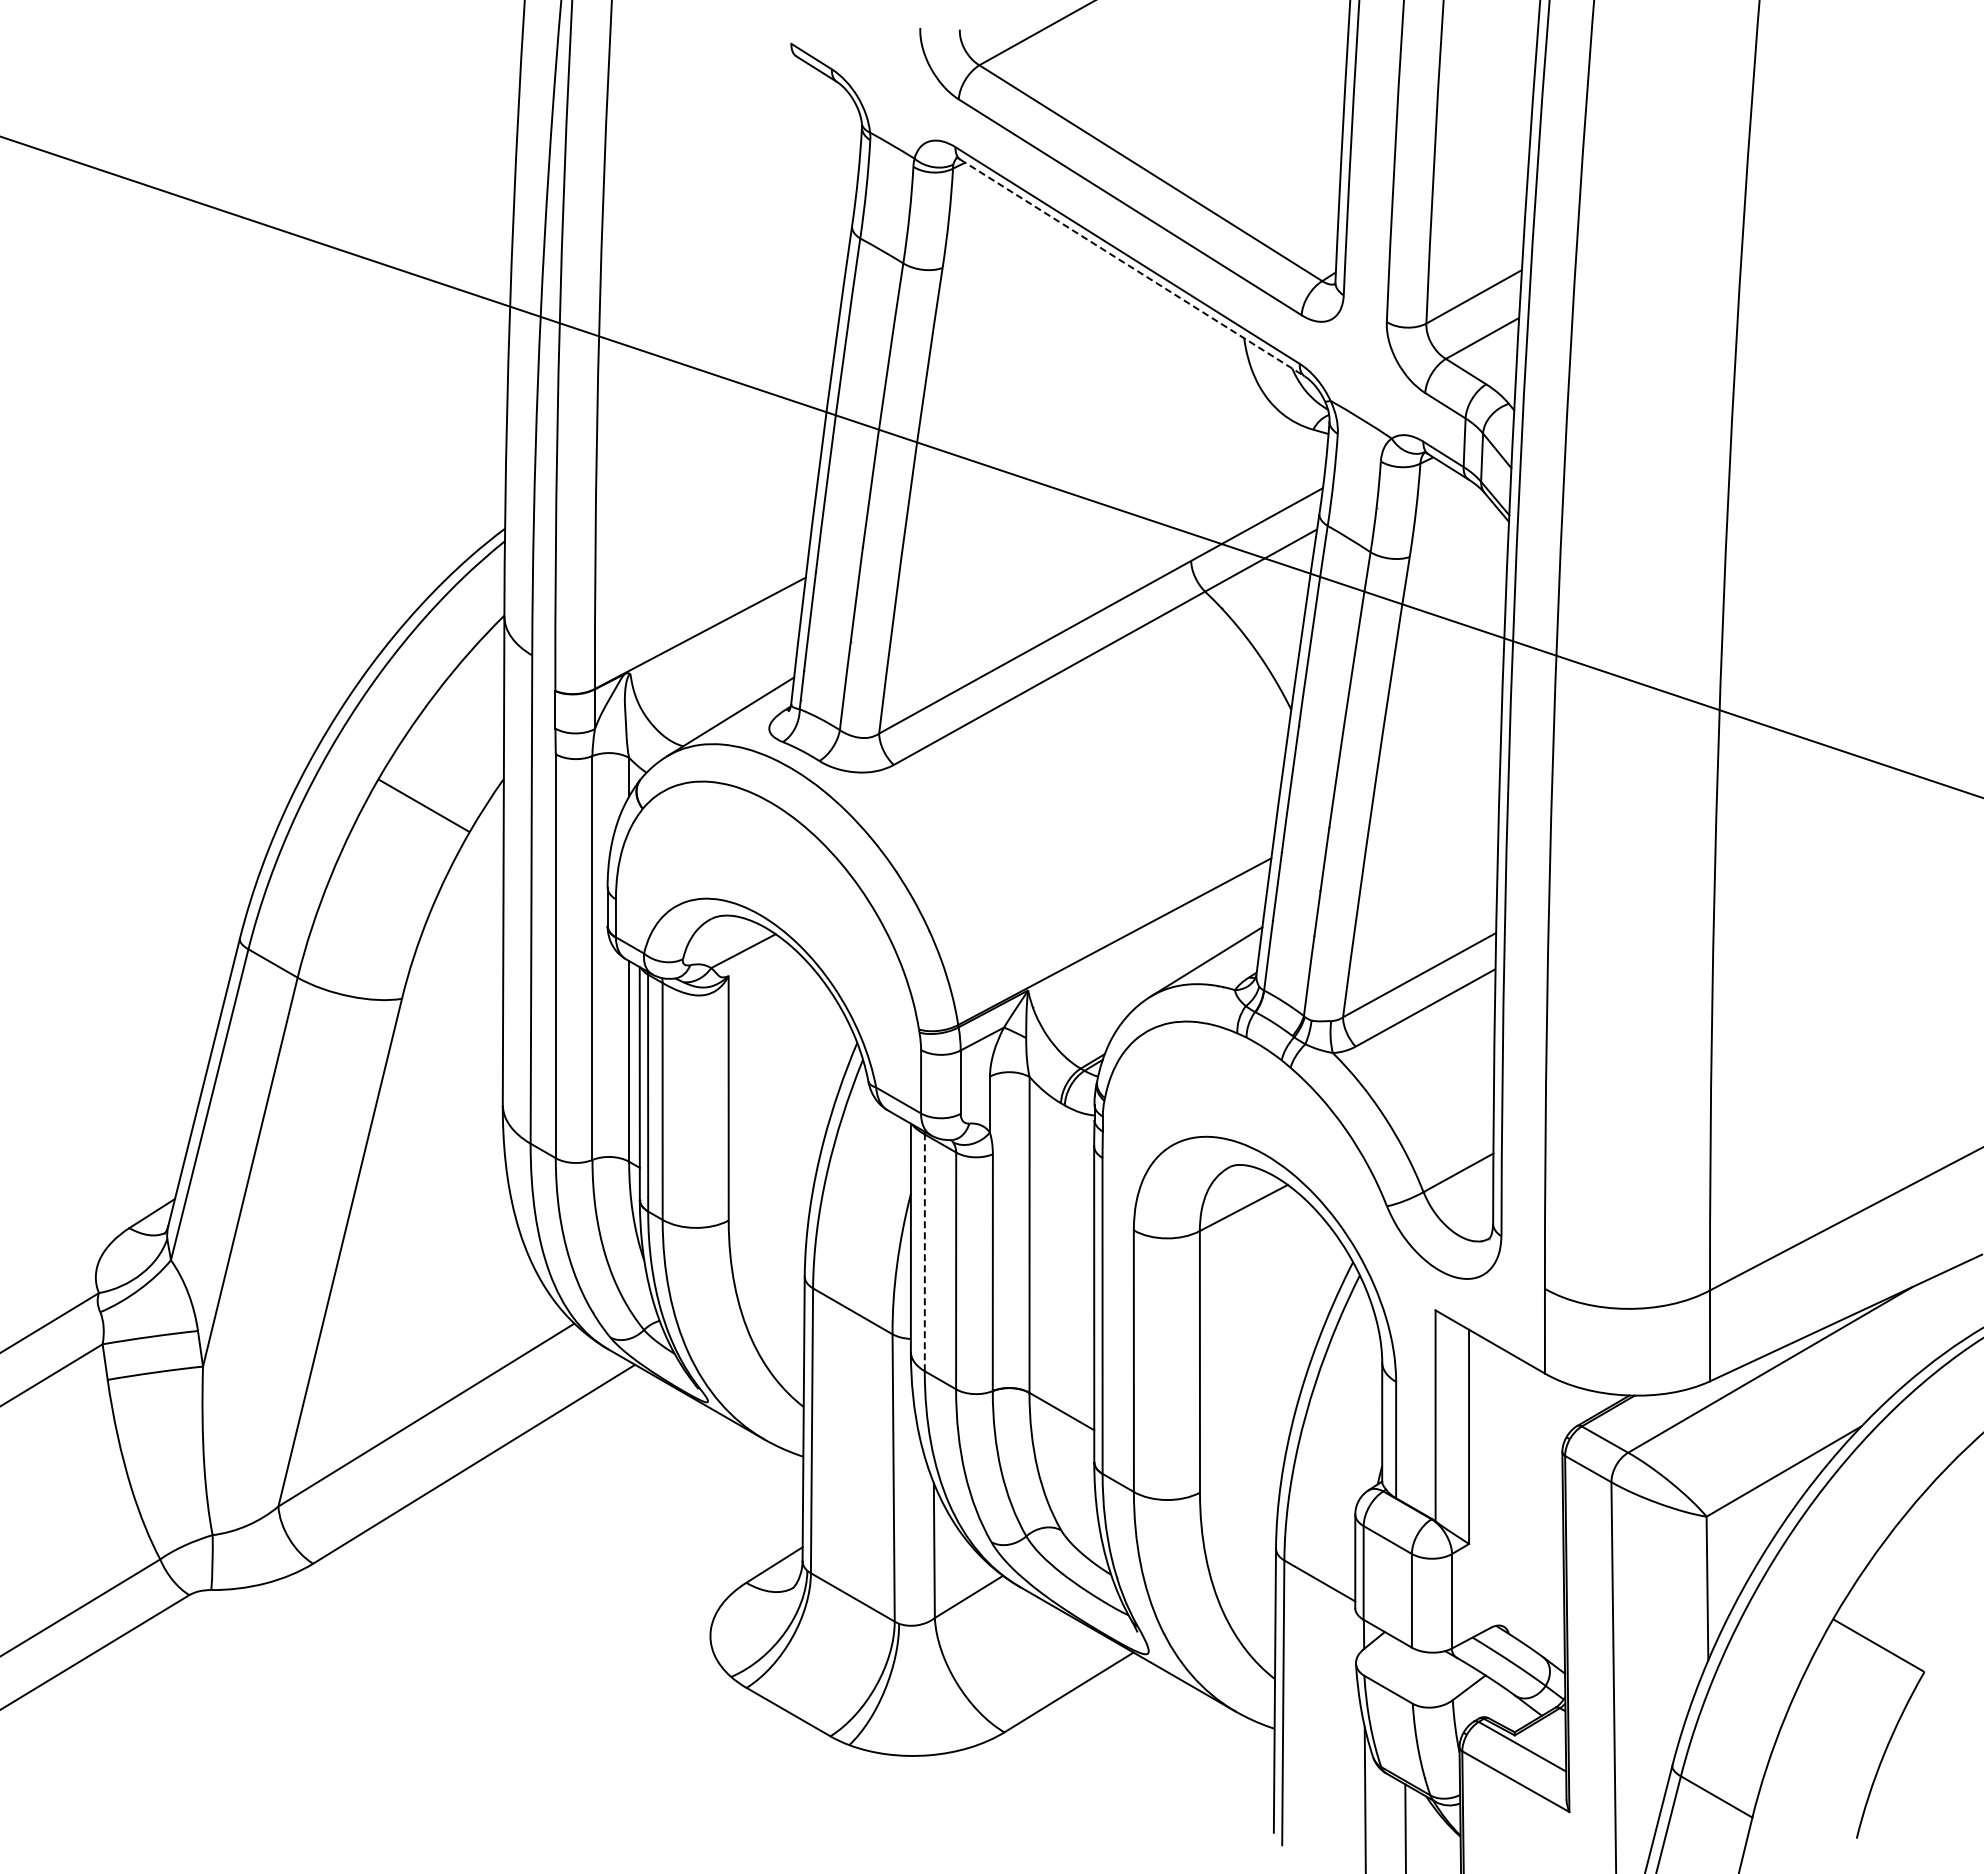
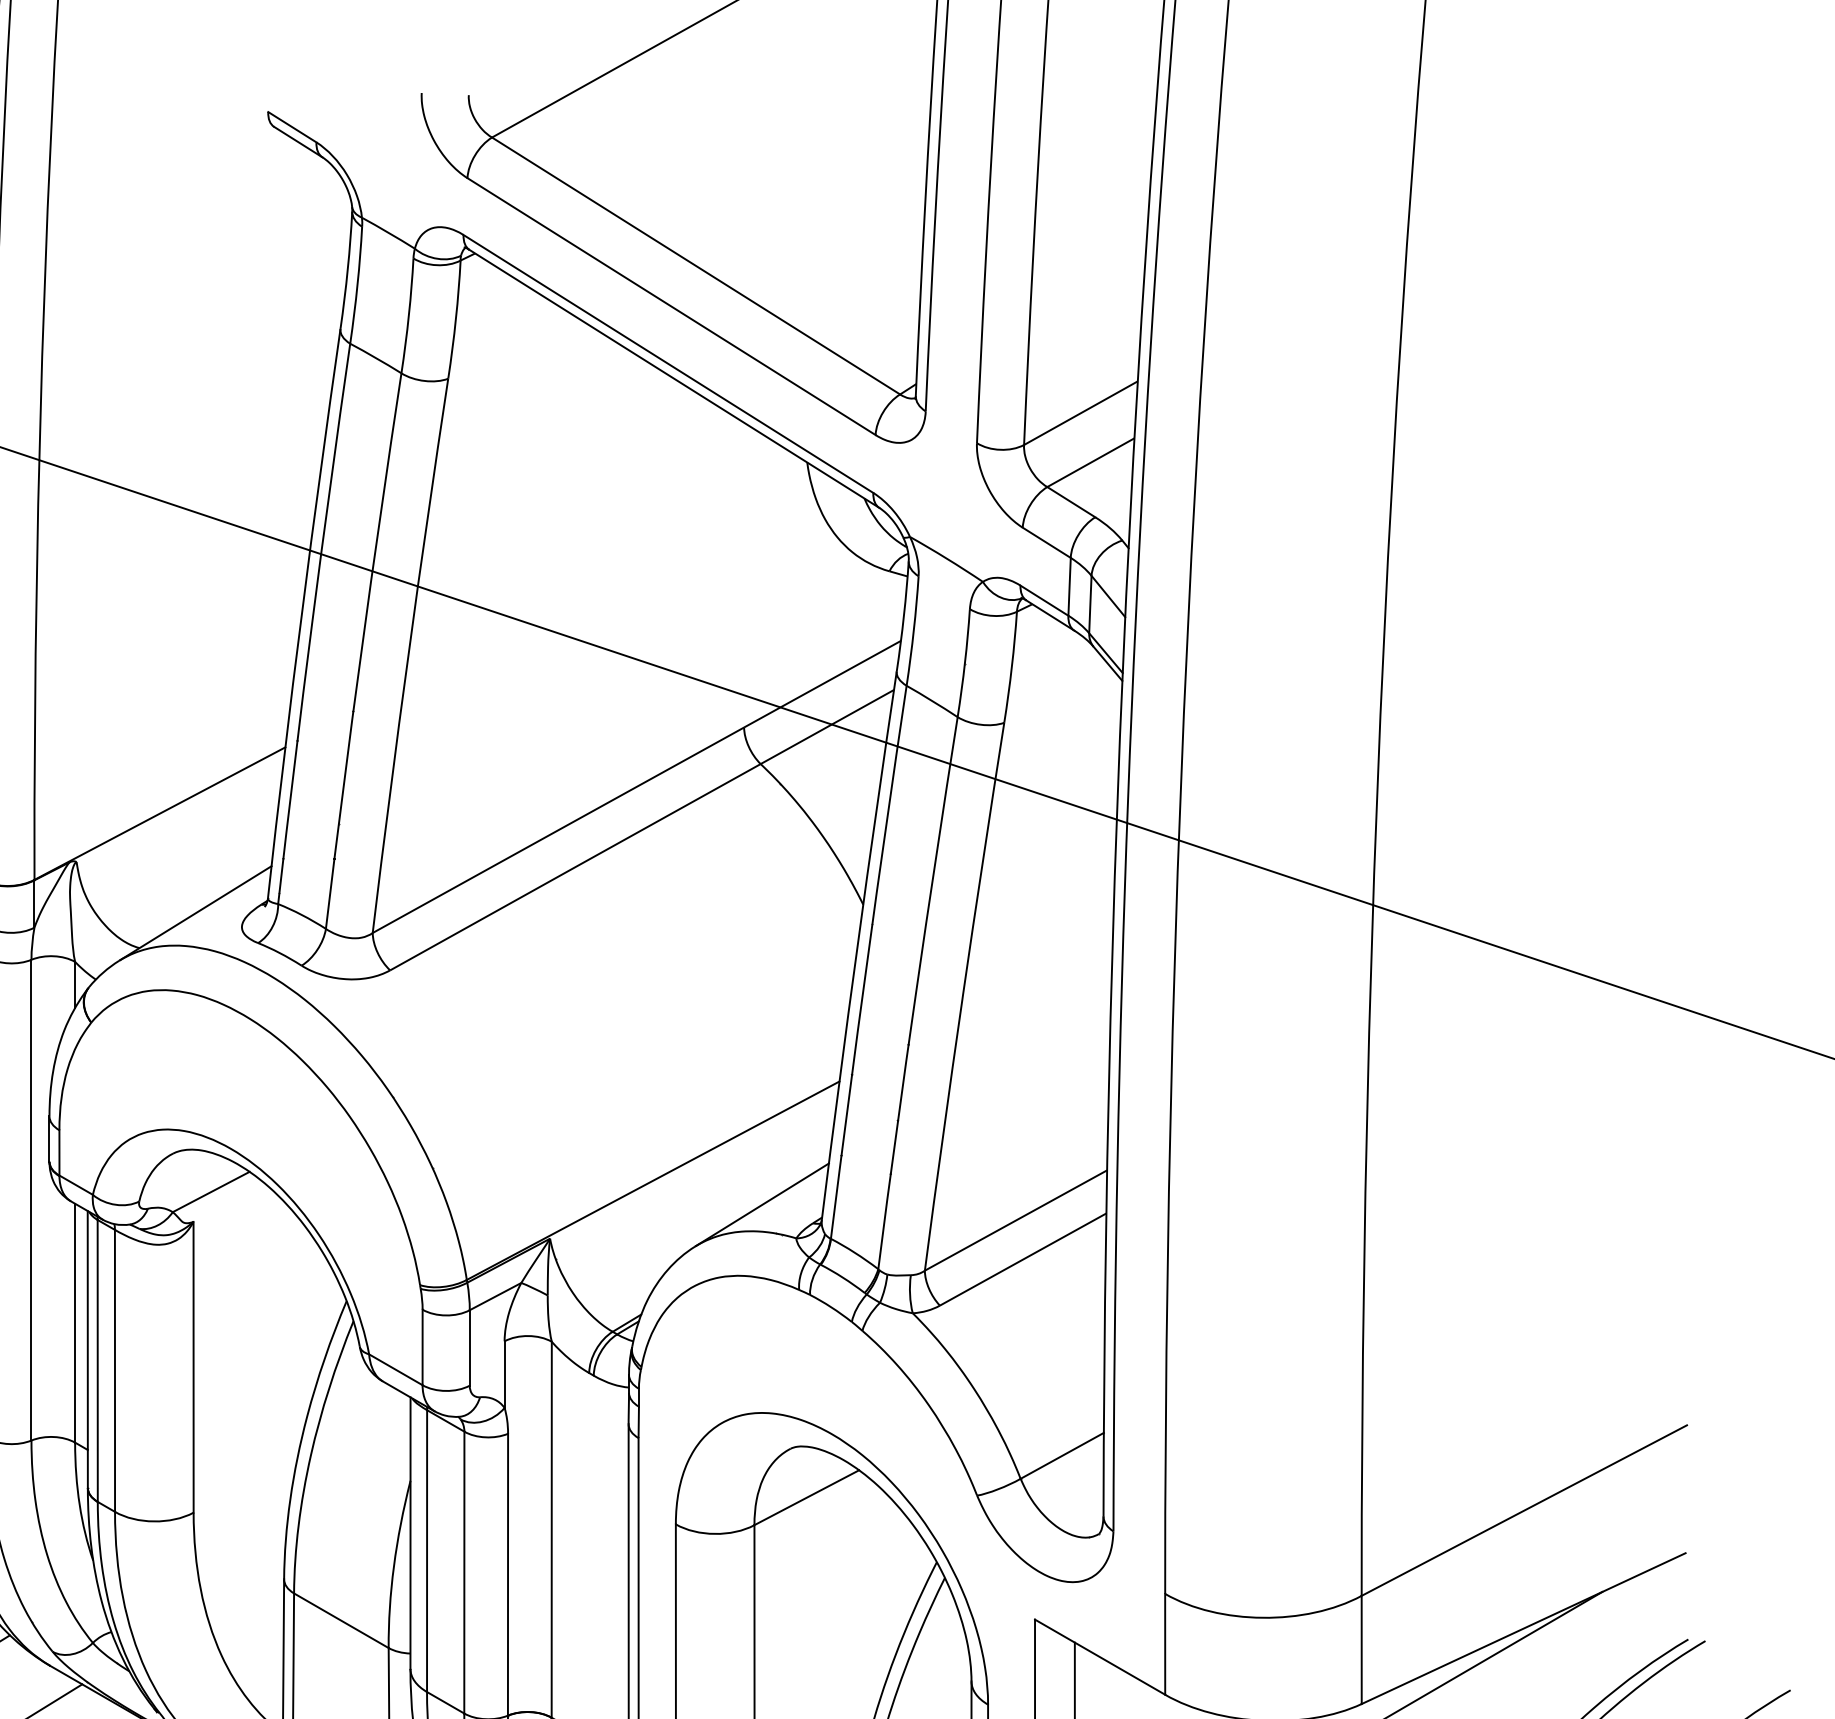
line: (1133, 268) -> (675, 379), dashed -> solid
line: (924, 1252) -> (426, 1550), dashed -> solid

